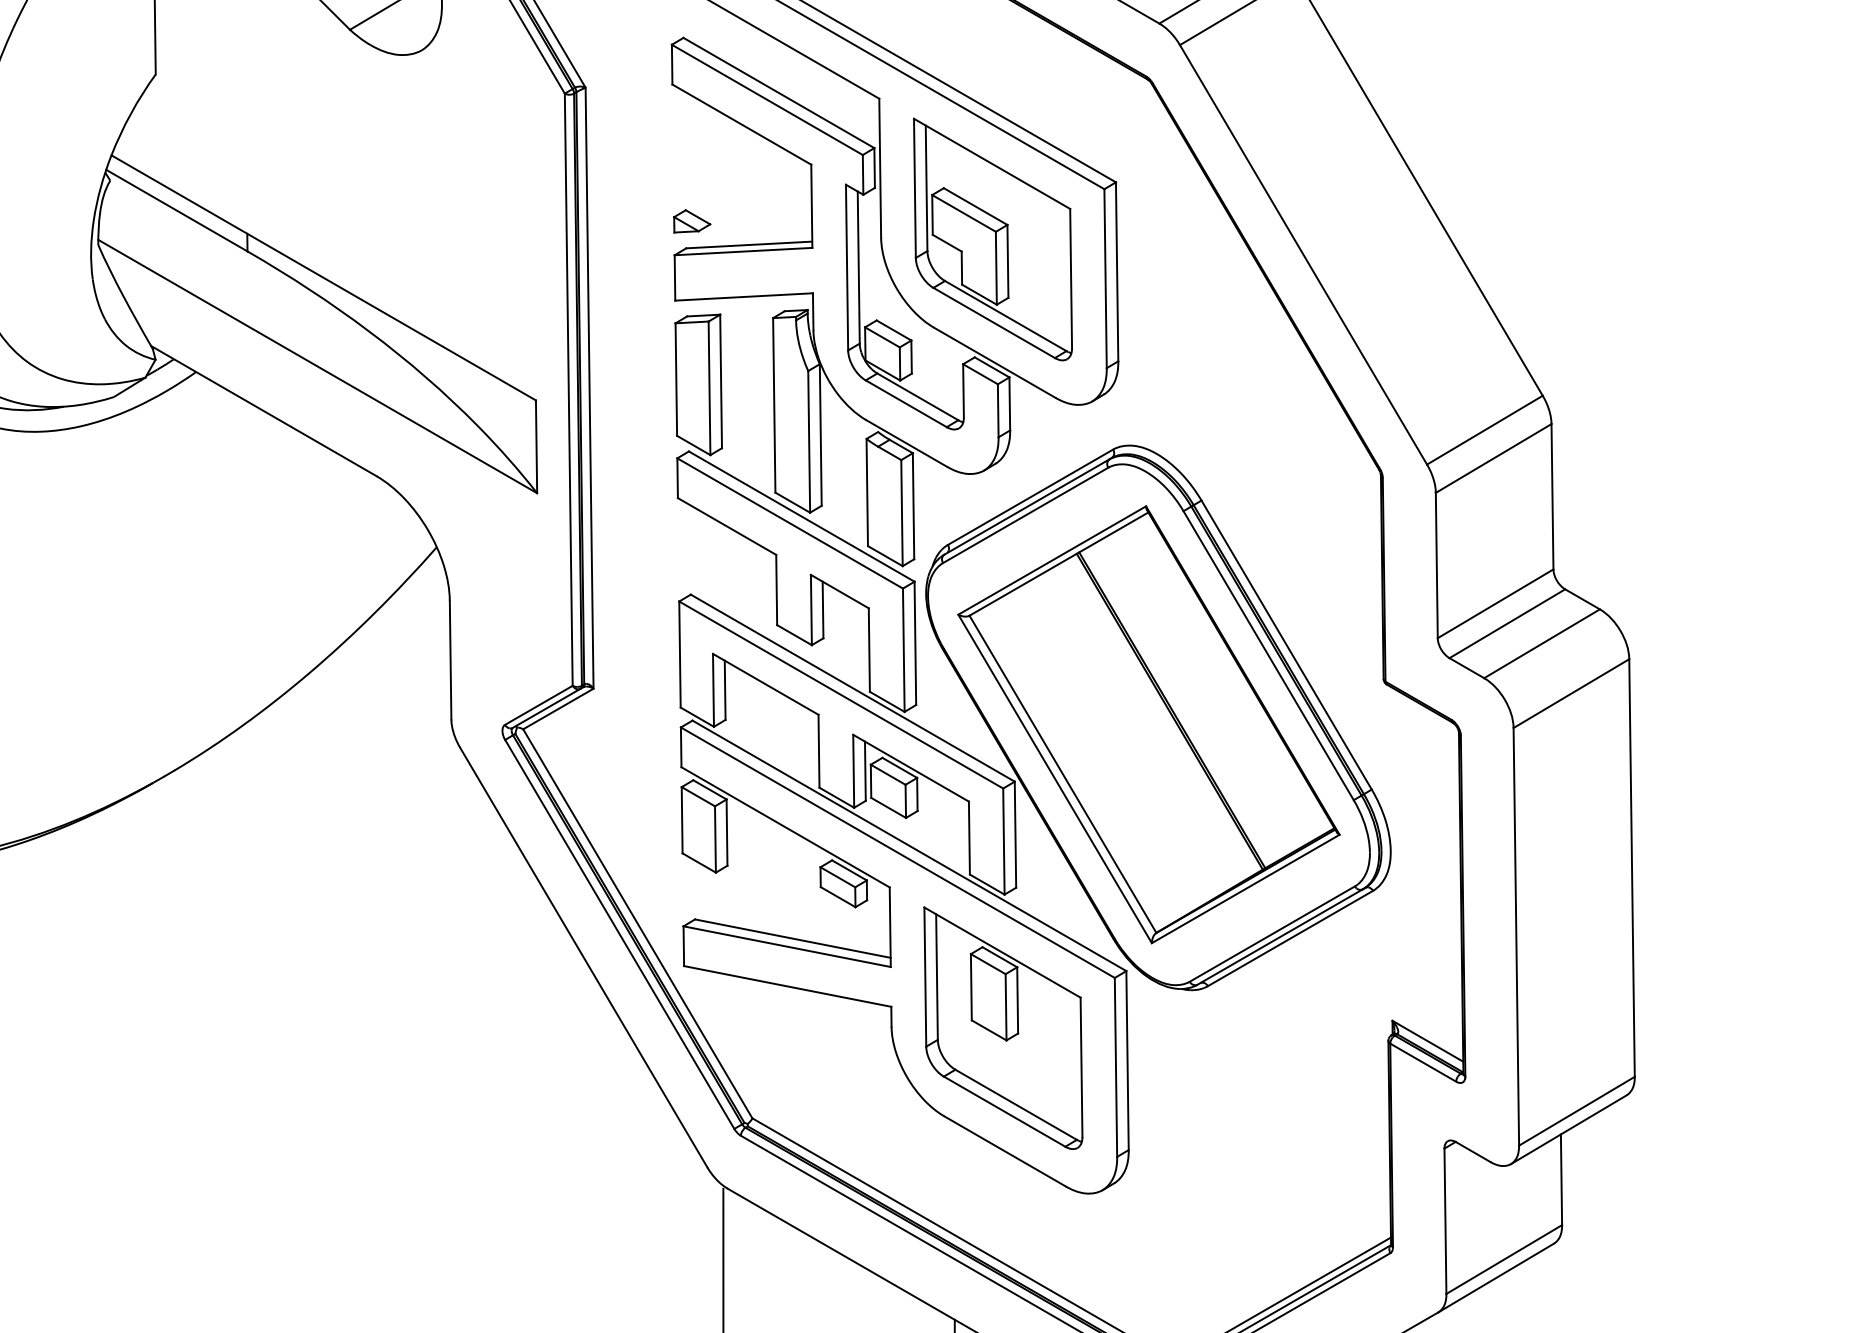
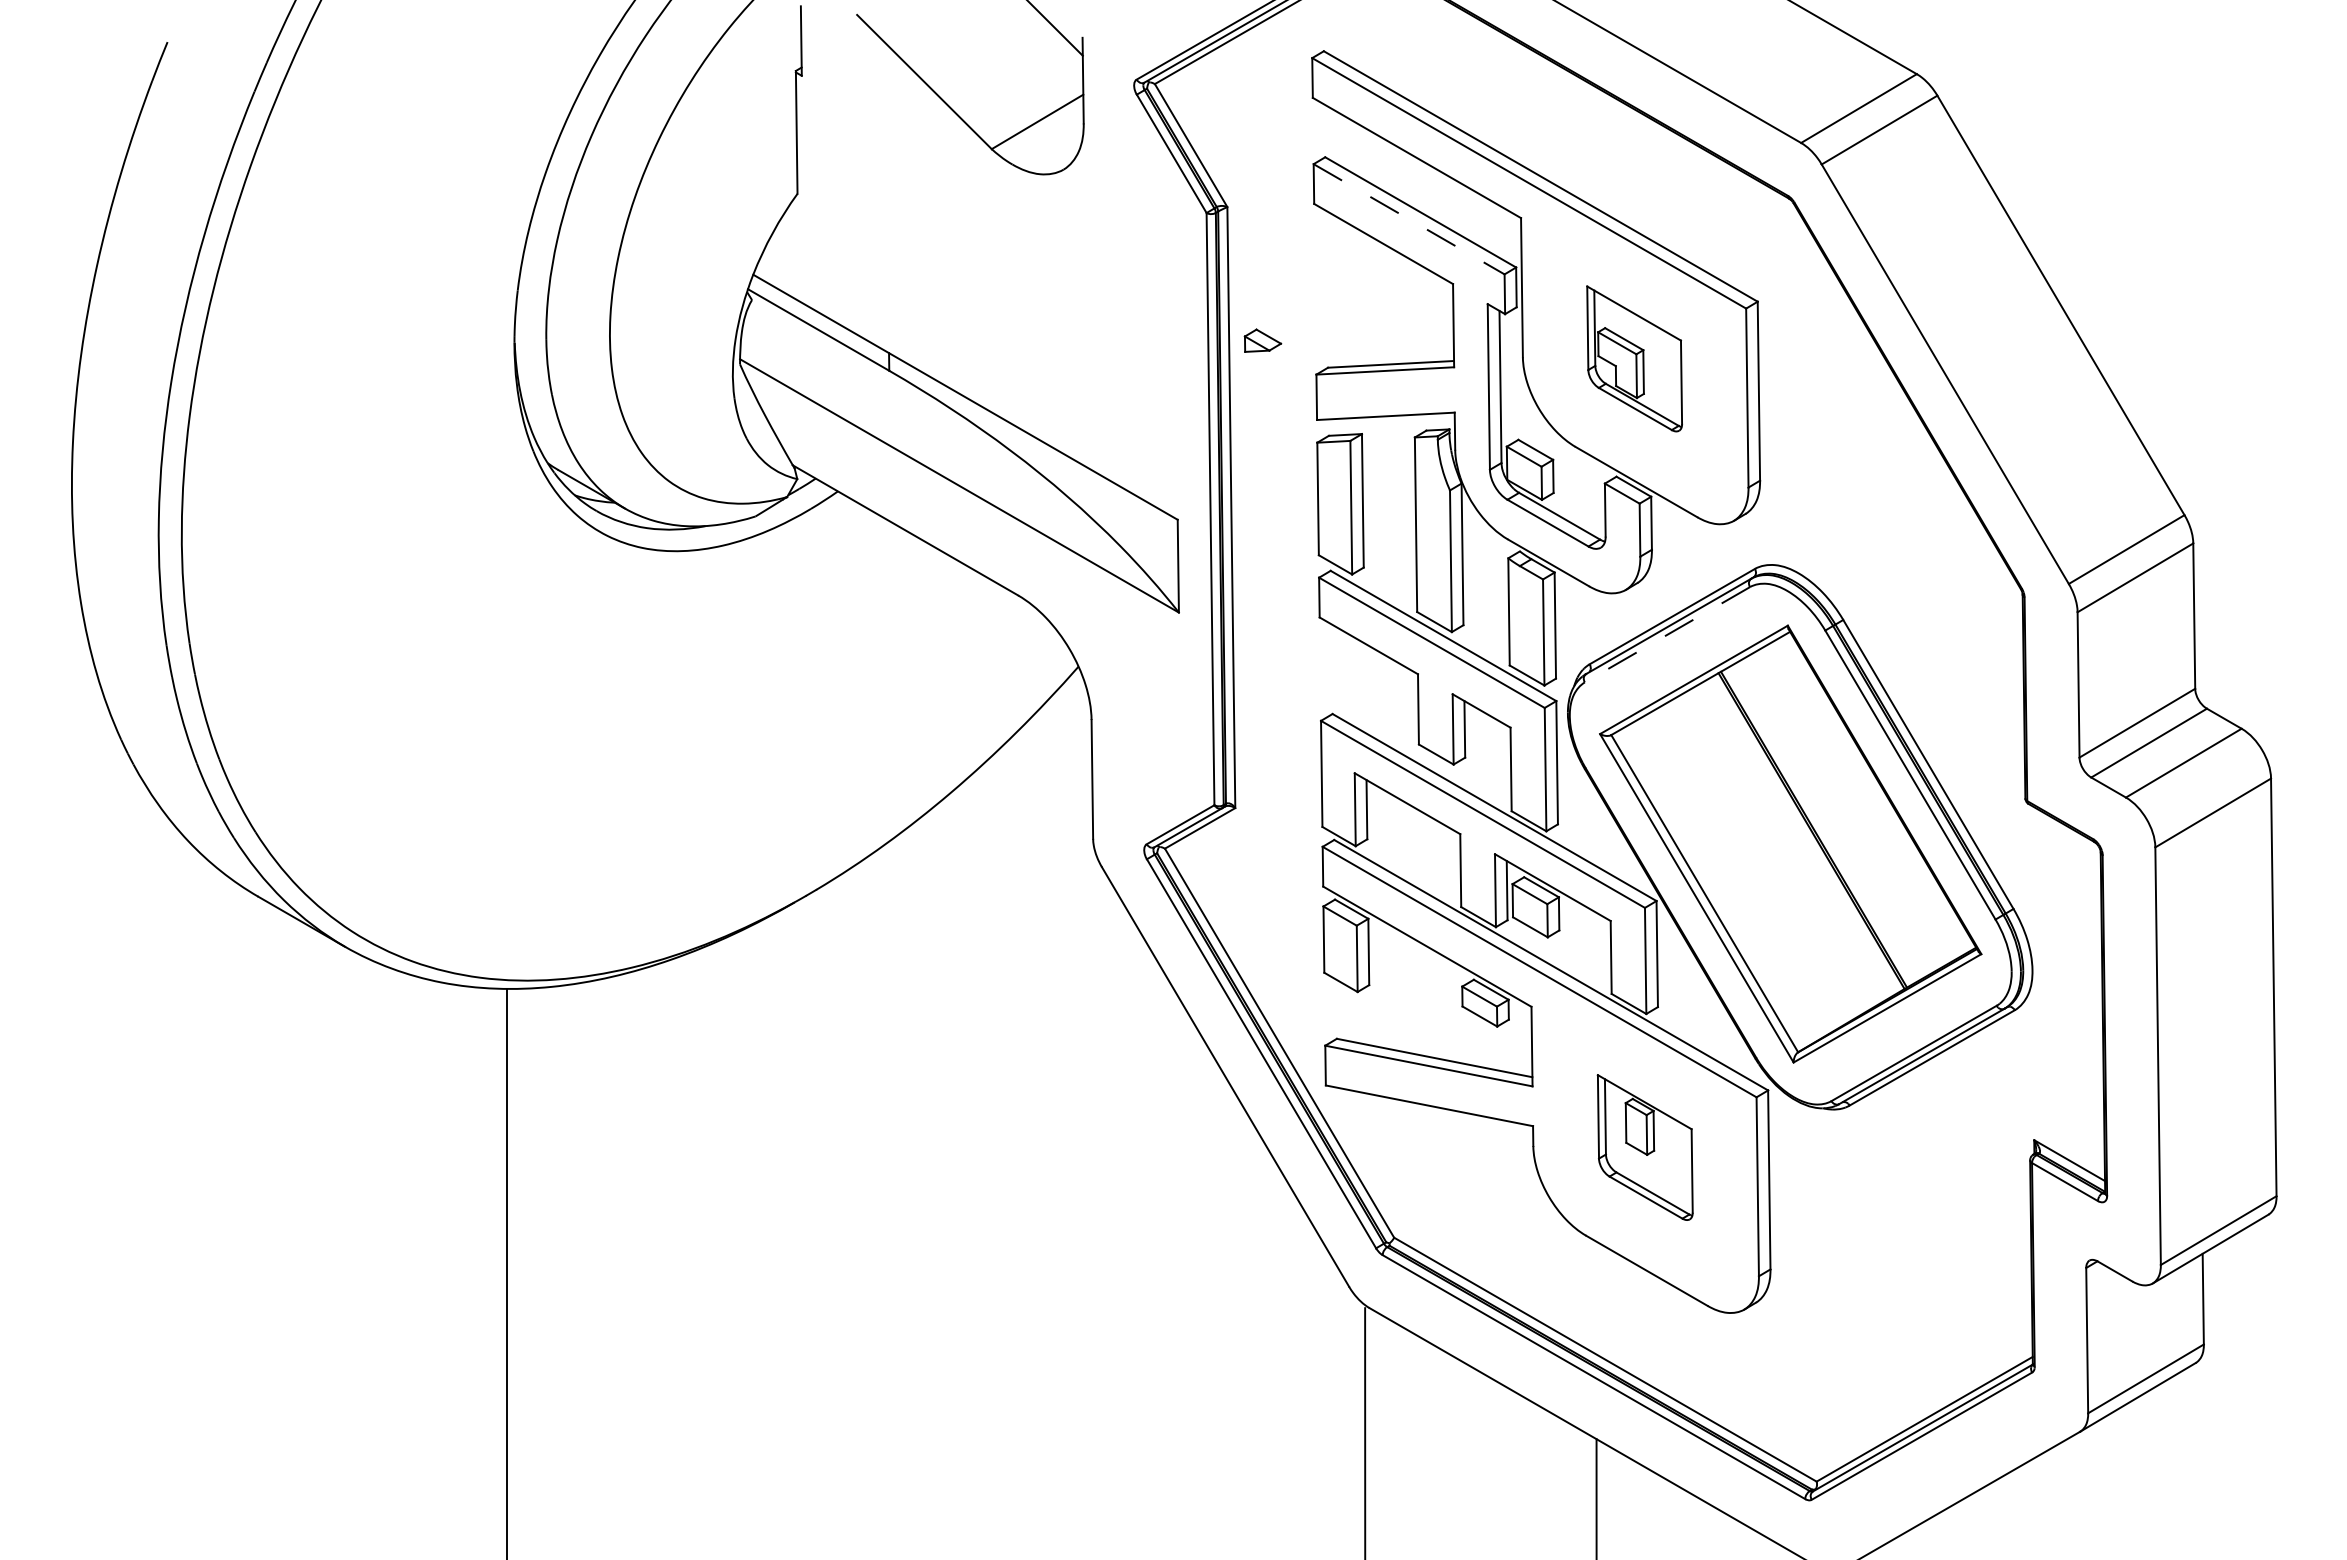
line: (767, 100) -> (1409, 219), solid -> dashed
part: (691, 221) -> (1262, 340), moved
part: (992, 239) -> (1634, 358), size x0.6
line: (1025, 516) -> (1667, 635), solid -> dashed
part: (1003, 1028) -> (1645, 1147), size x0.6

